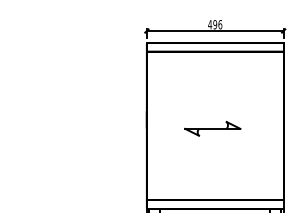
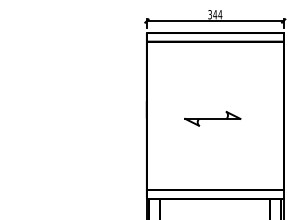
text: (215, 24) -> (215, 14), 496 -> 344

